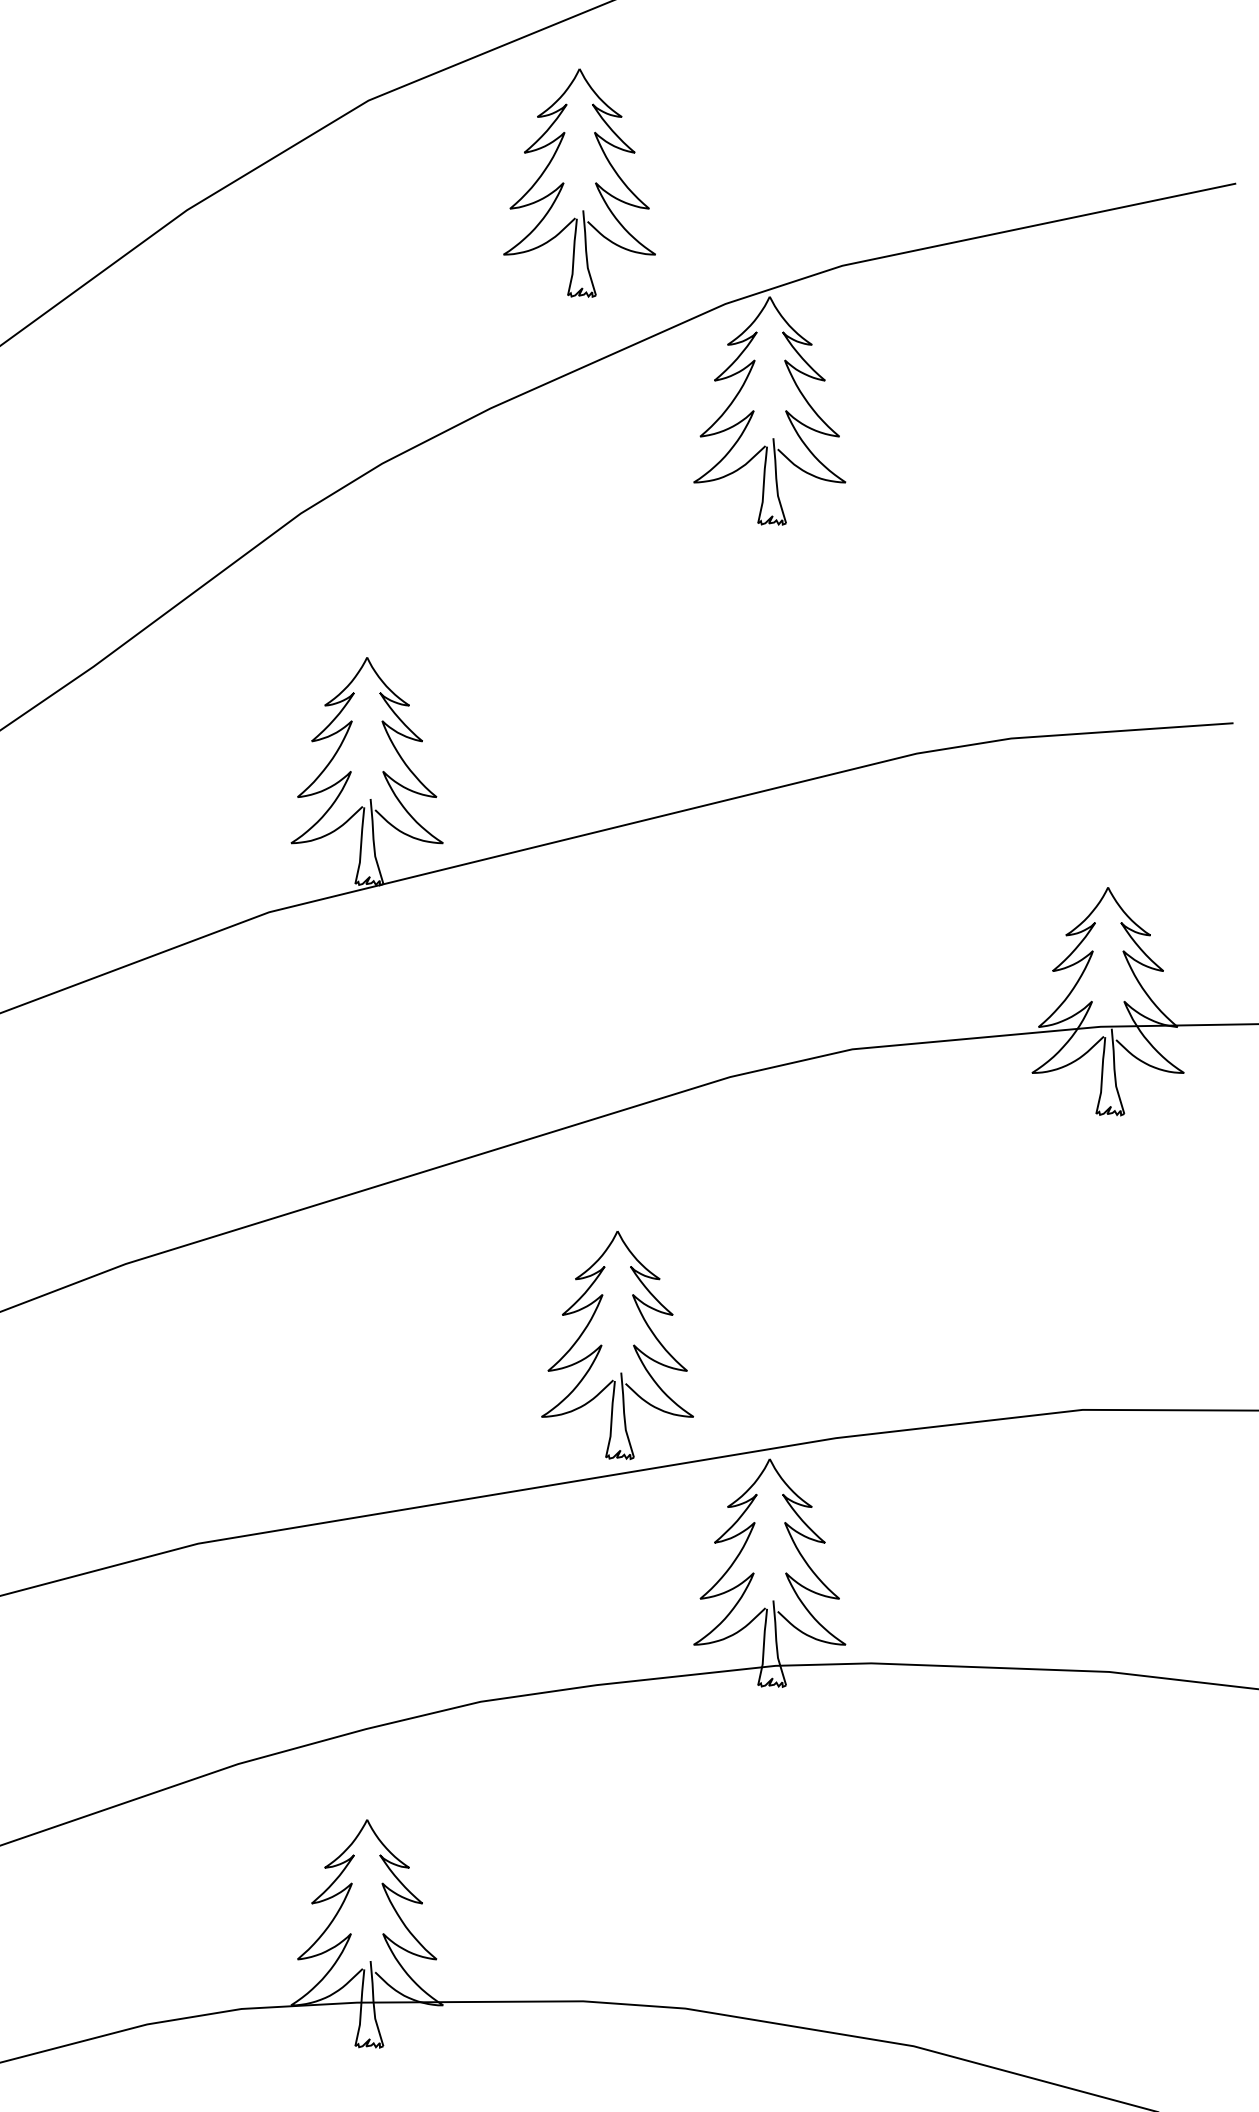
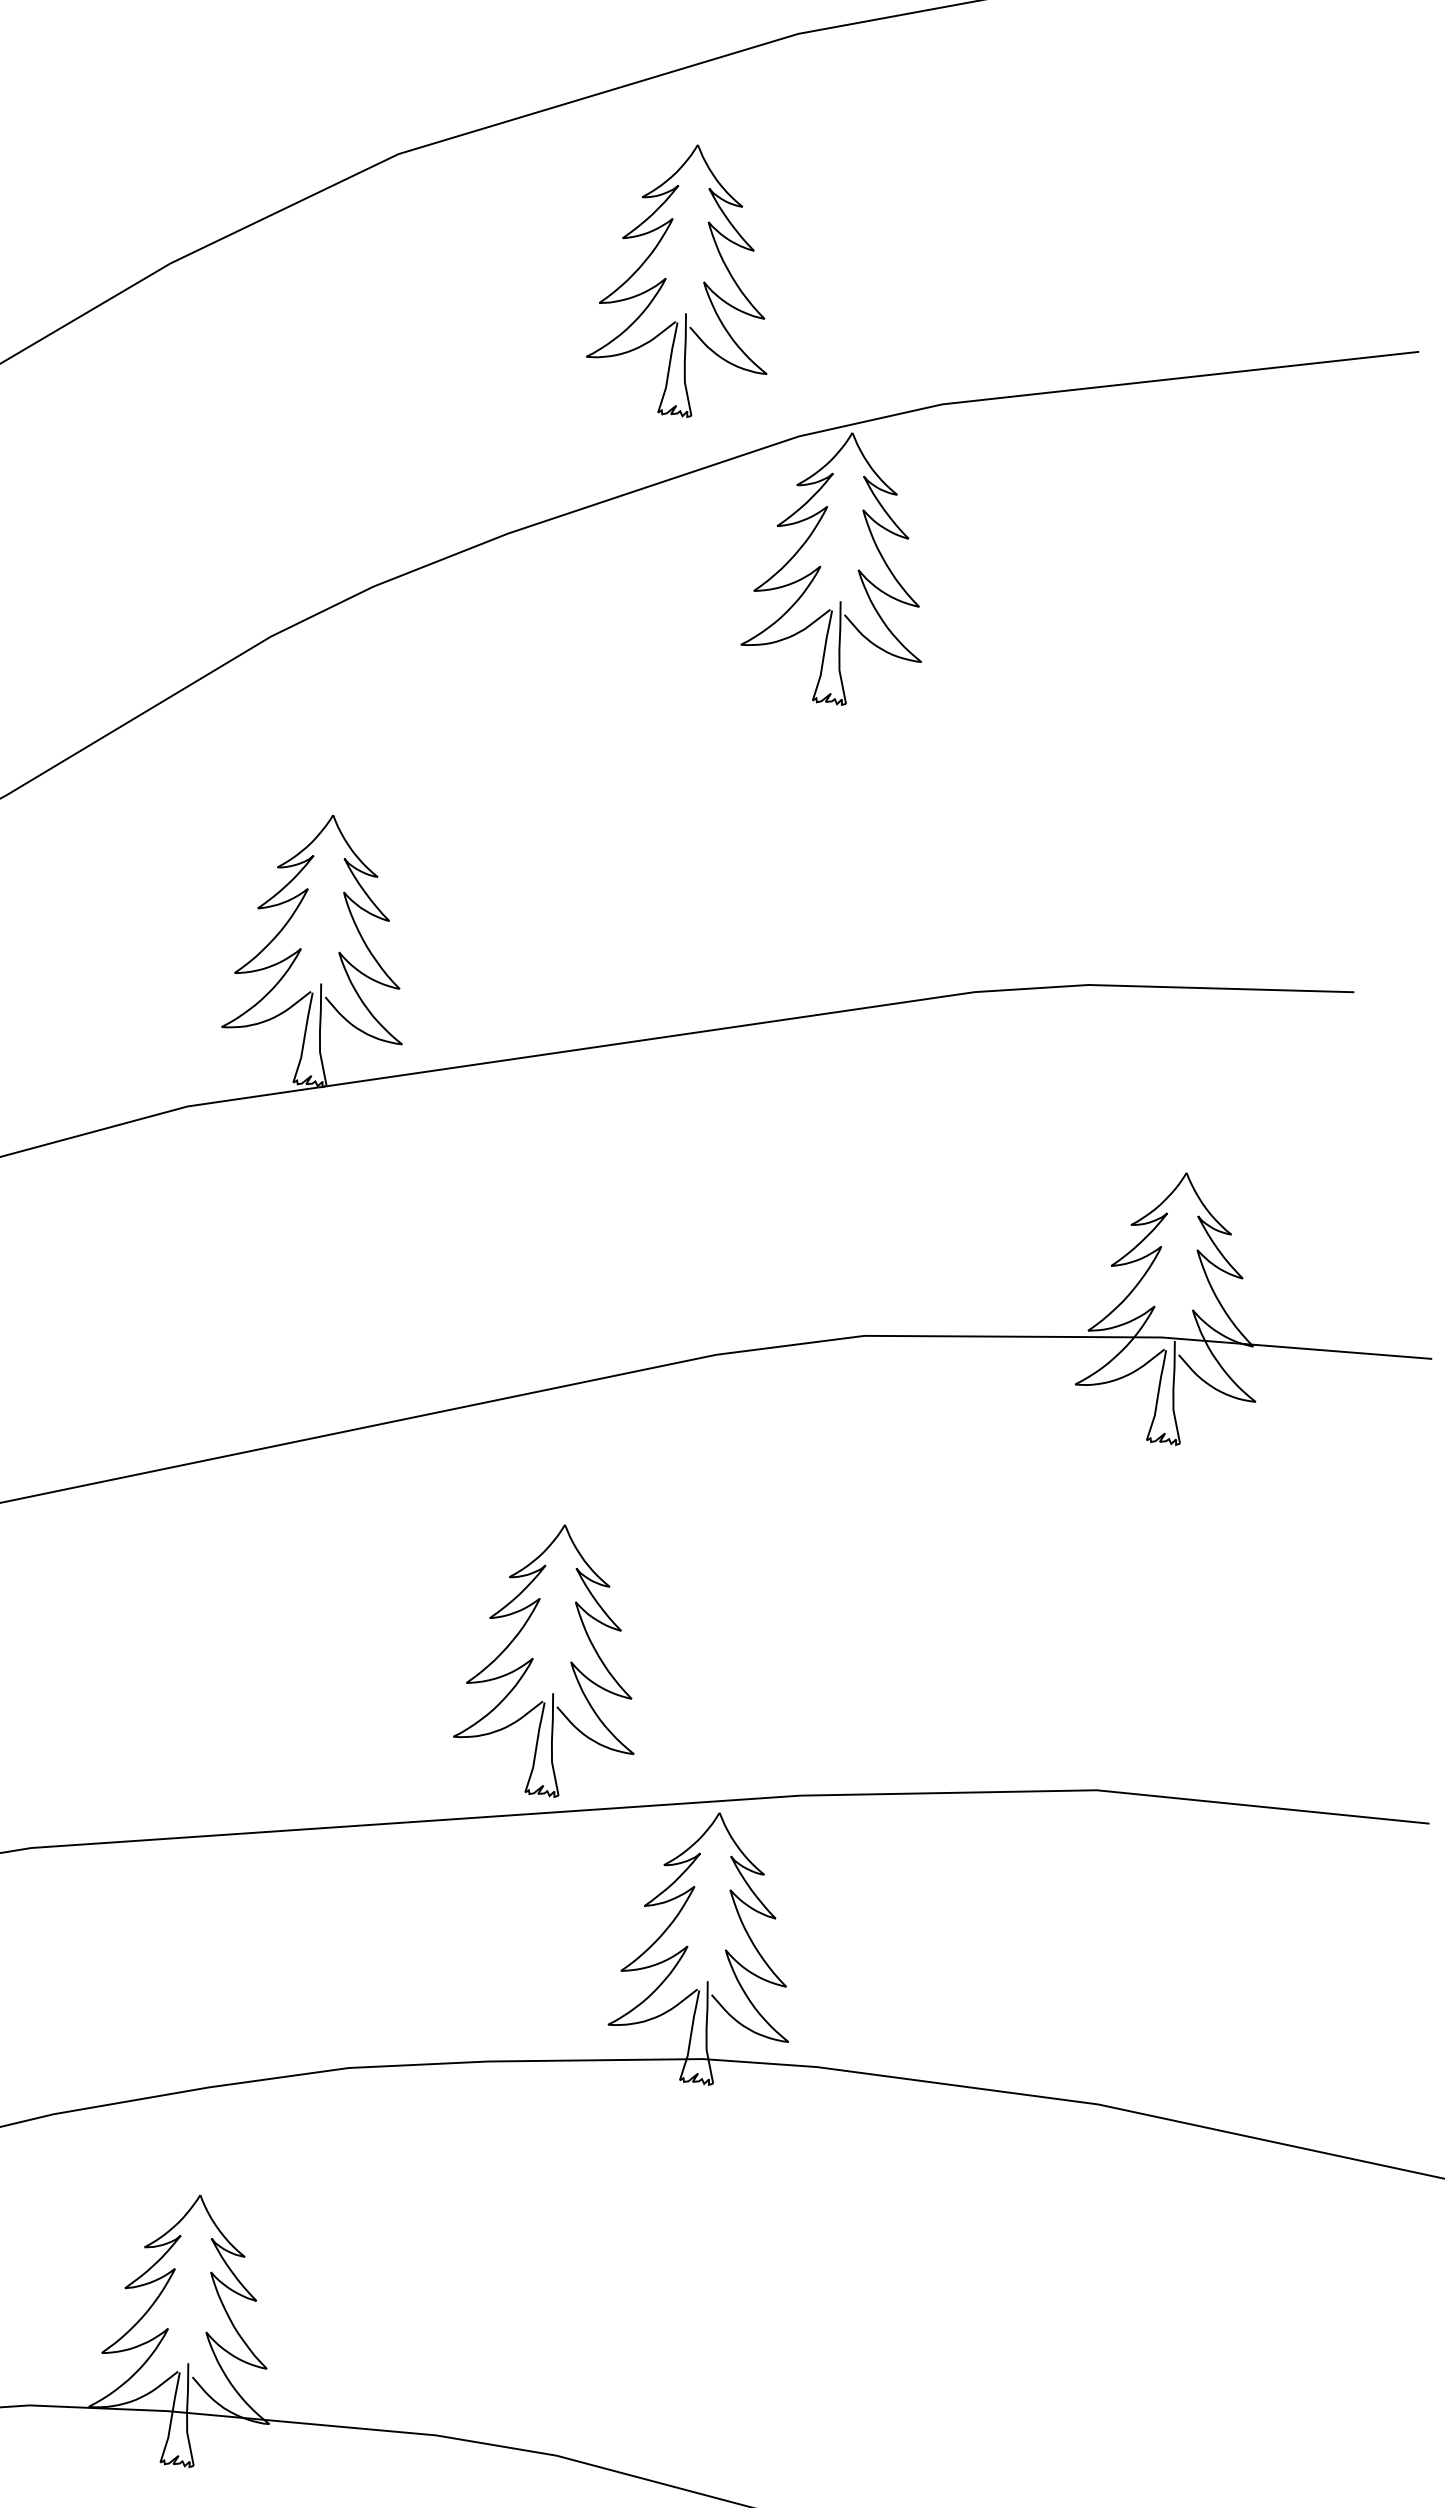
part: (564, 183) -> (666, 279), moved

